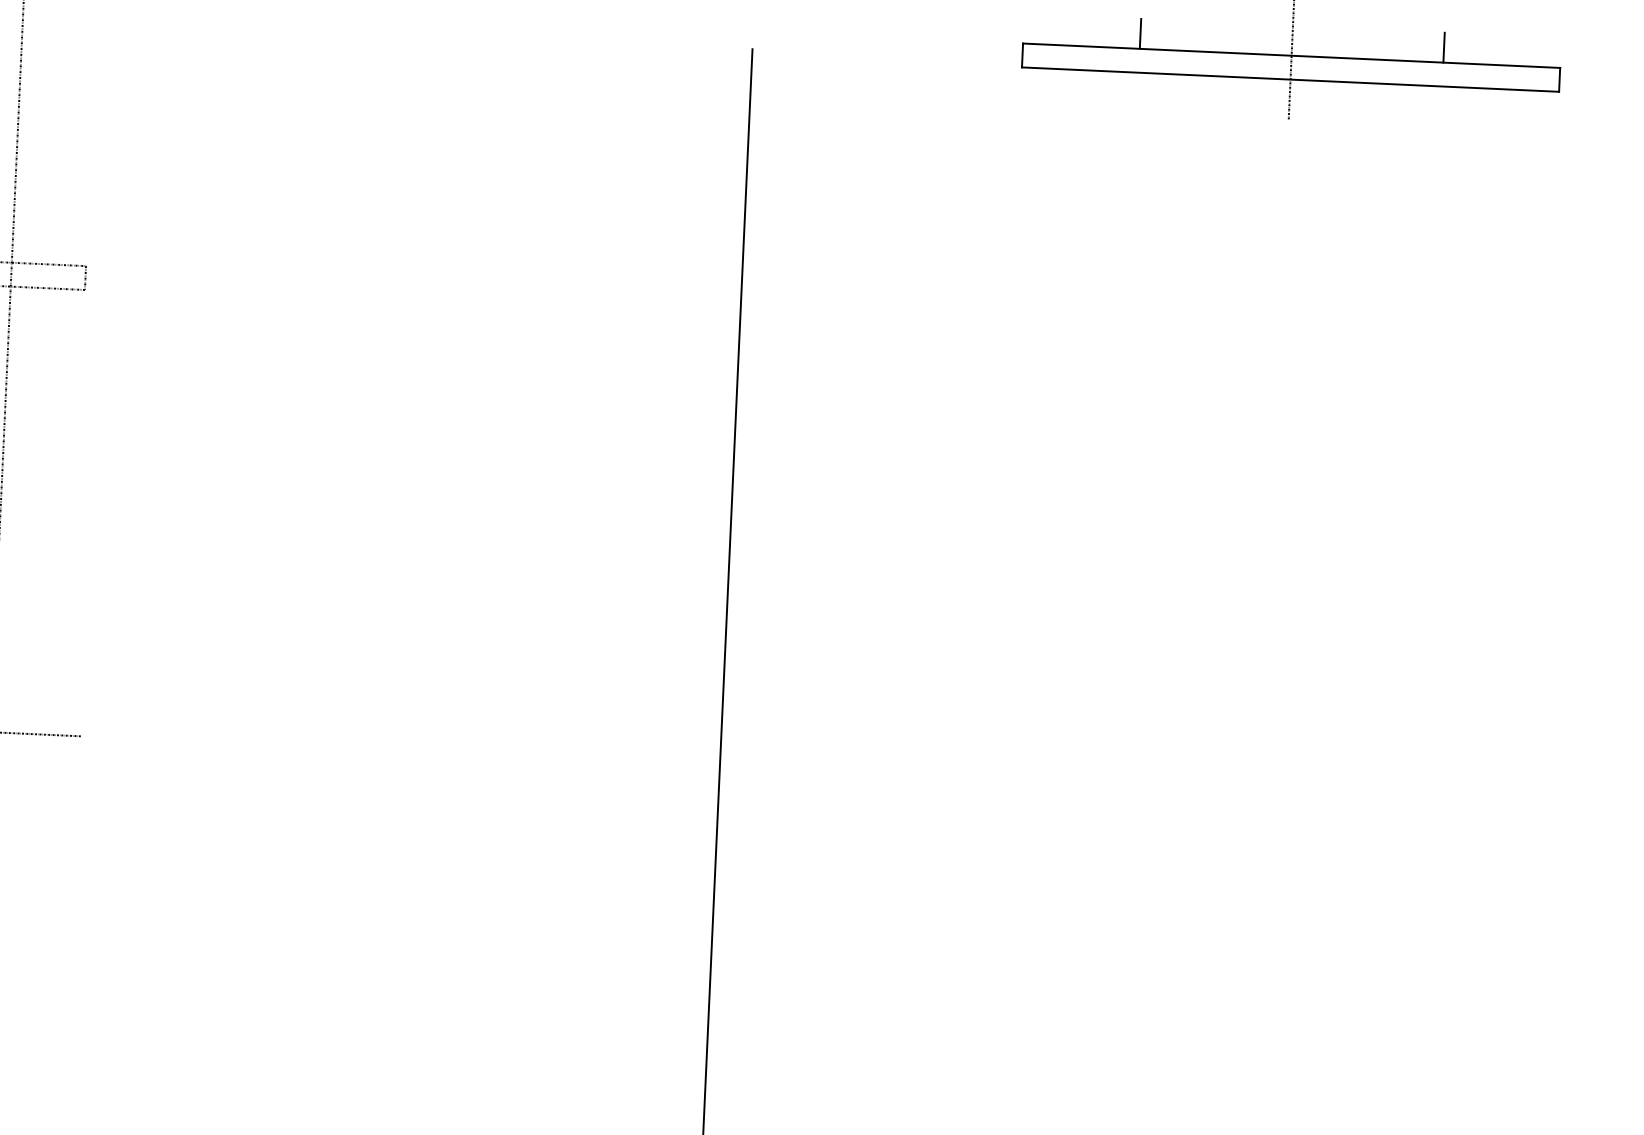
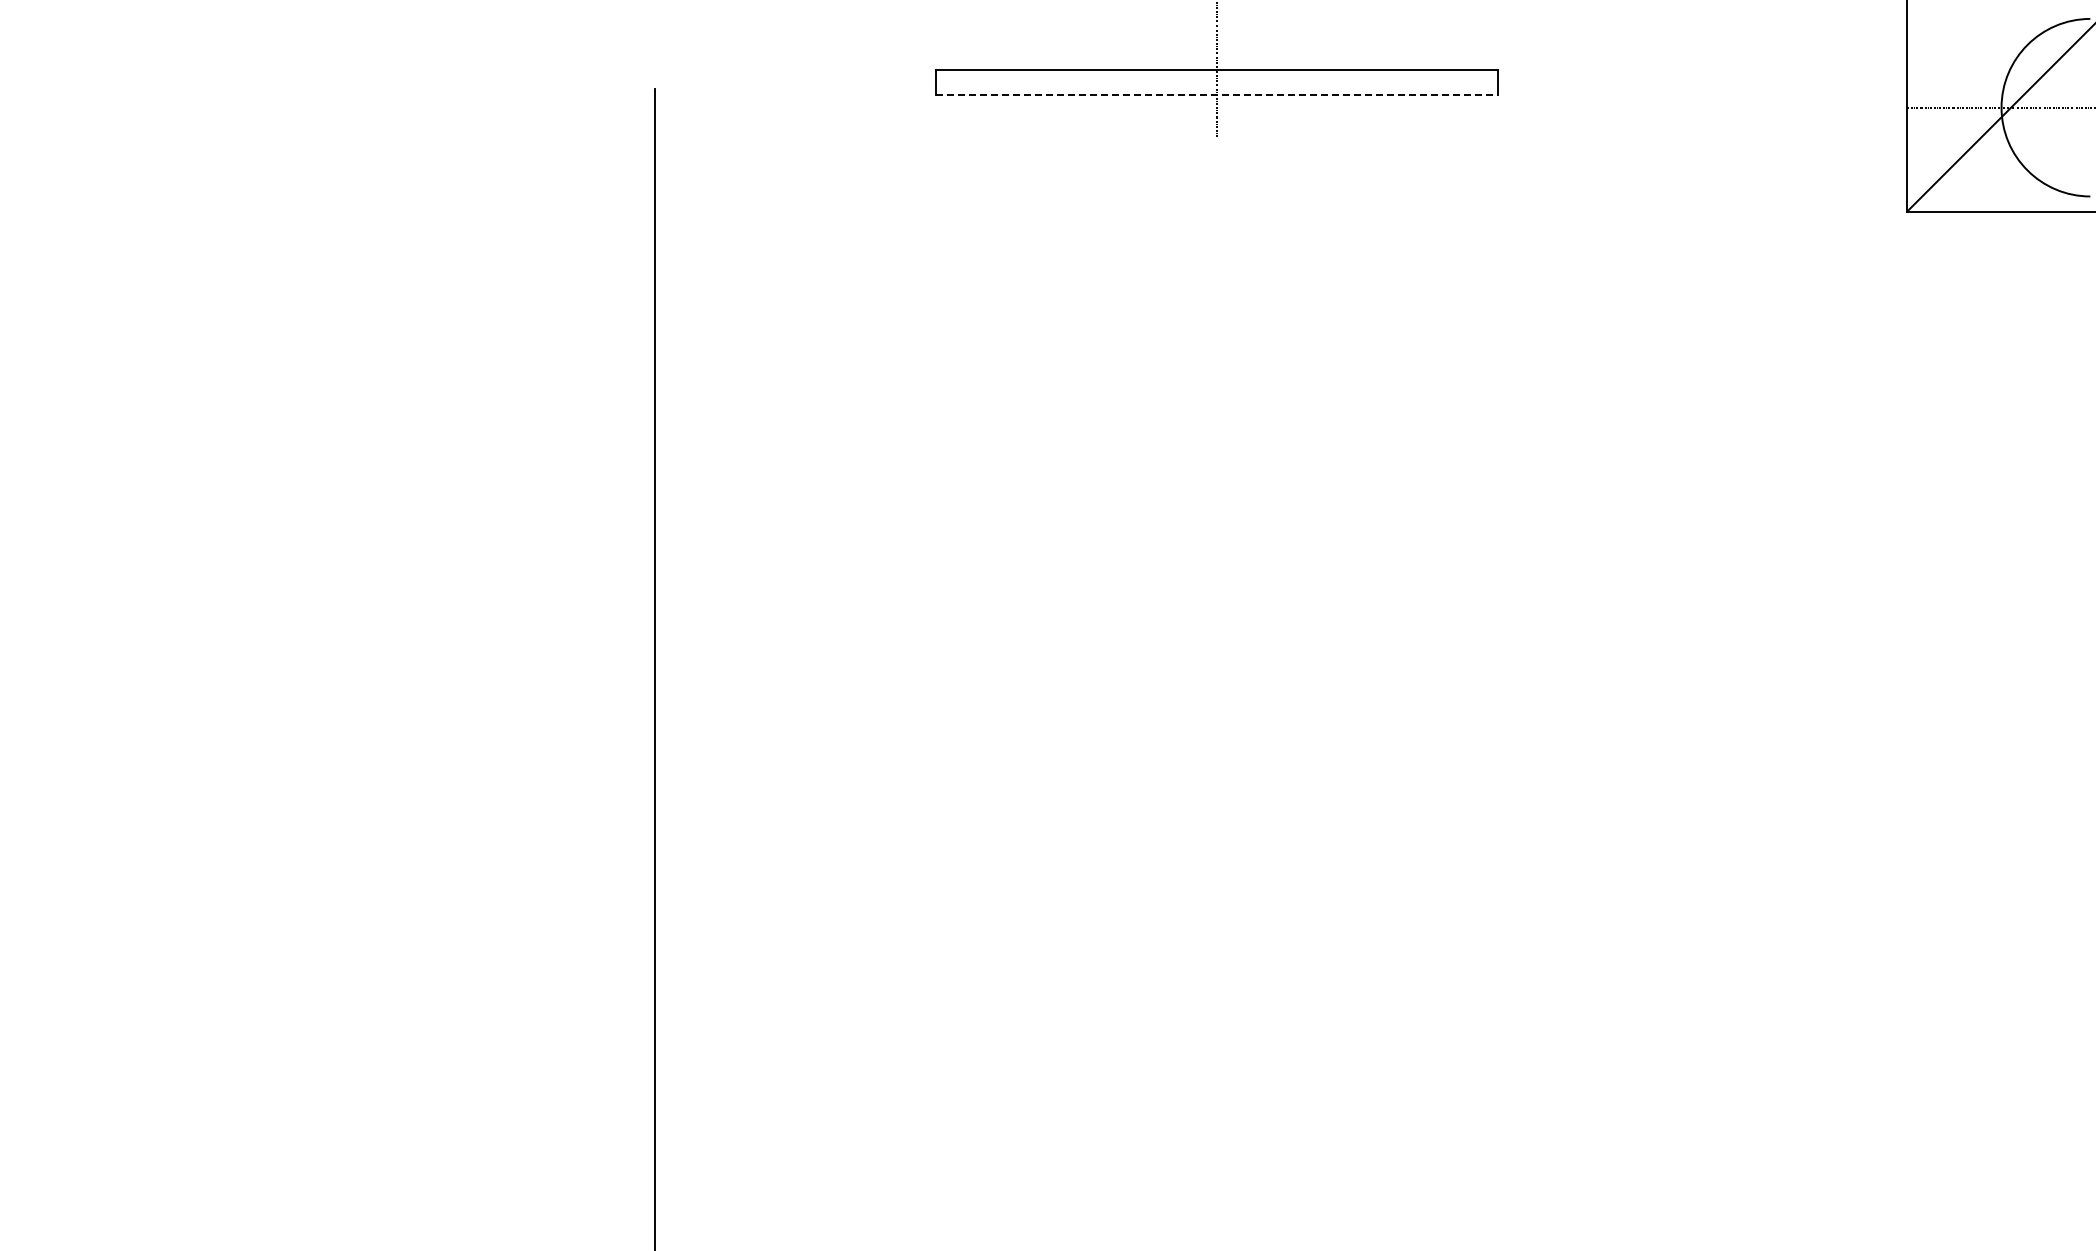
line: (1140, 33) -> (1058, 54), removed
line: (1443, 47) -> (1375, 54), removed
line: (1290, 79) -> (1217, 95), solid -> dashed

